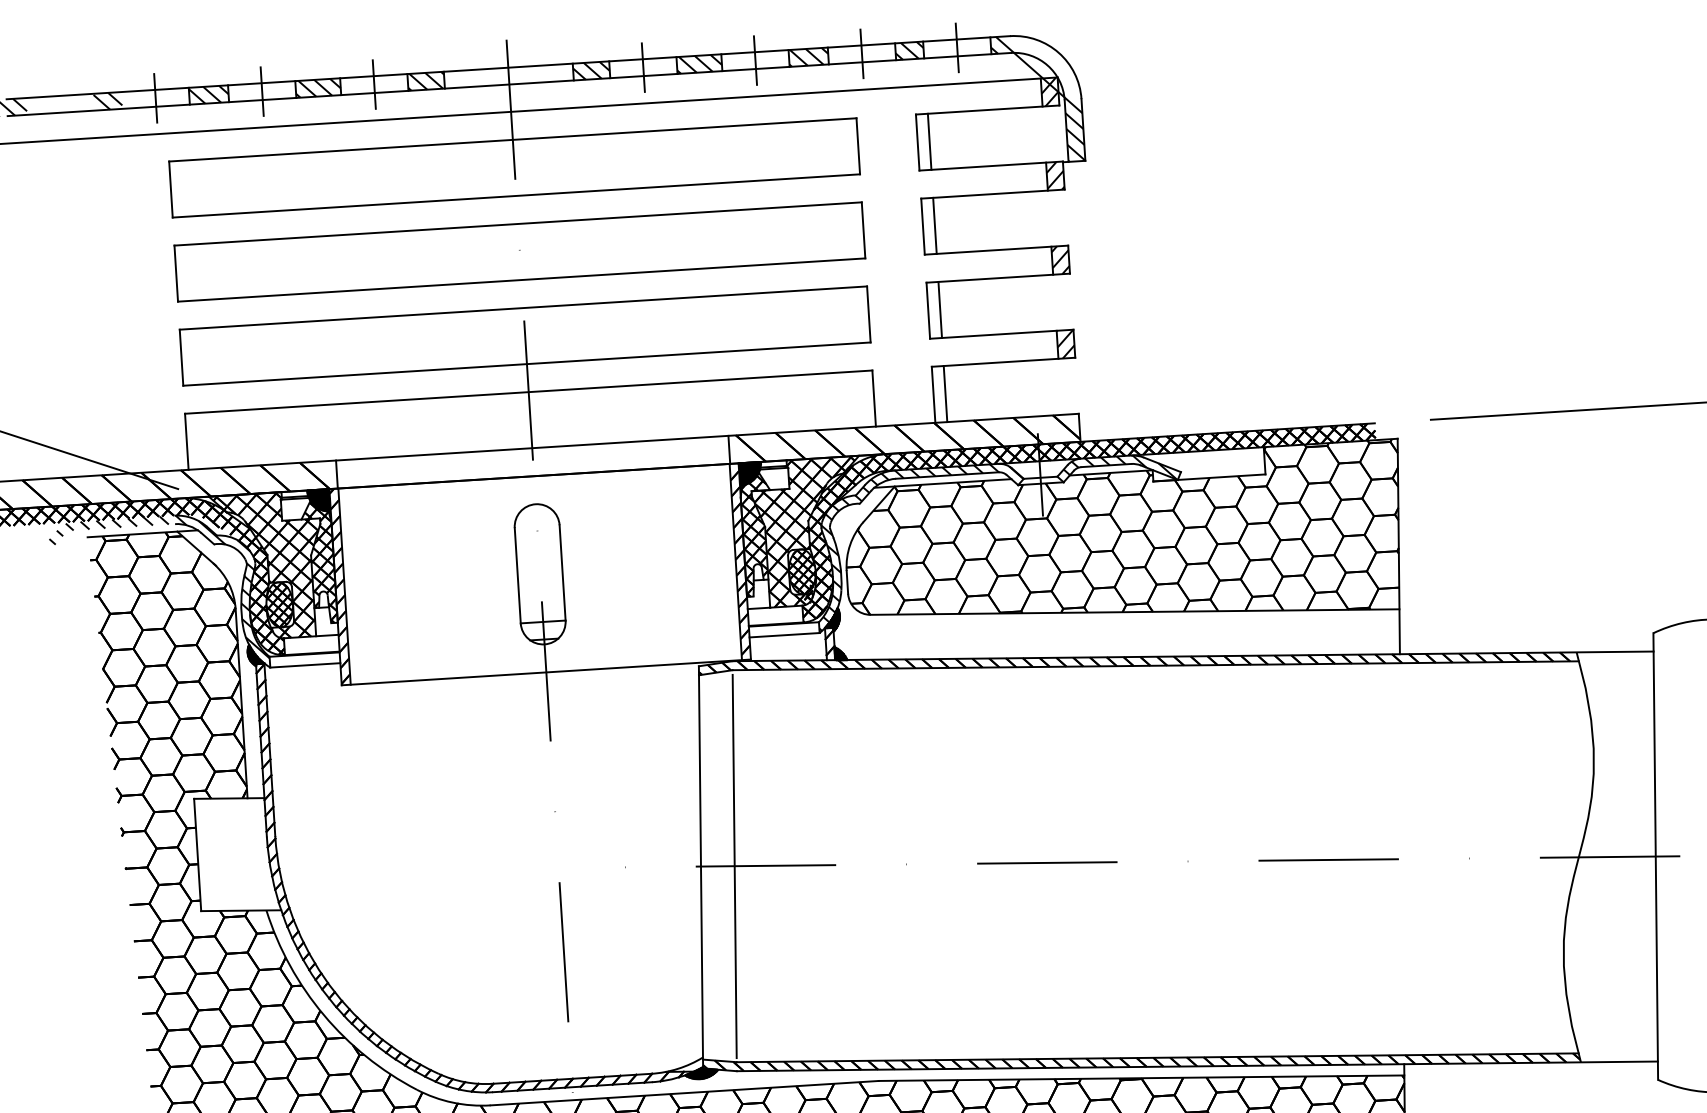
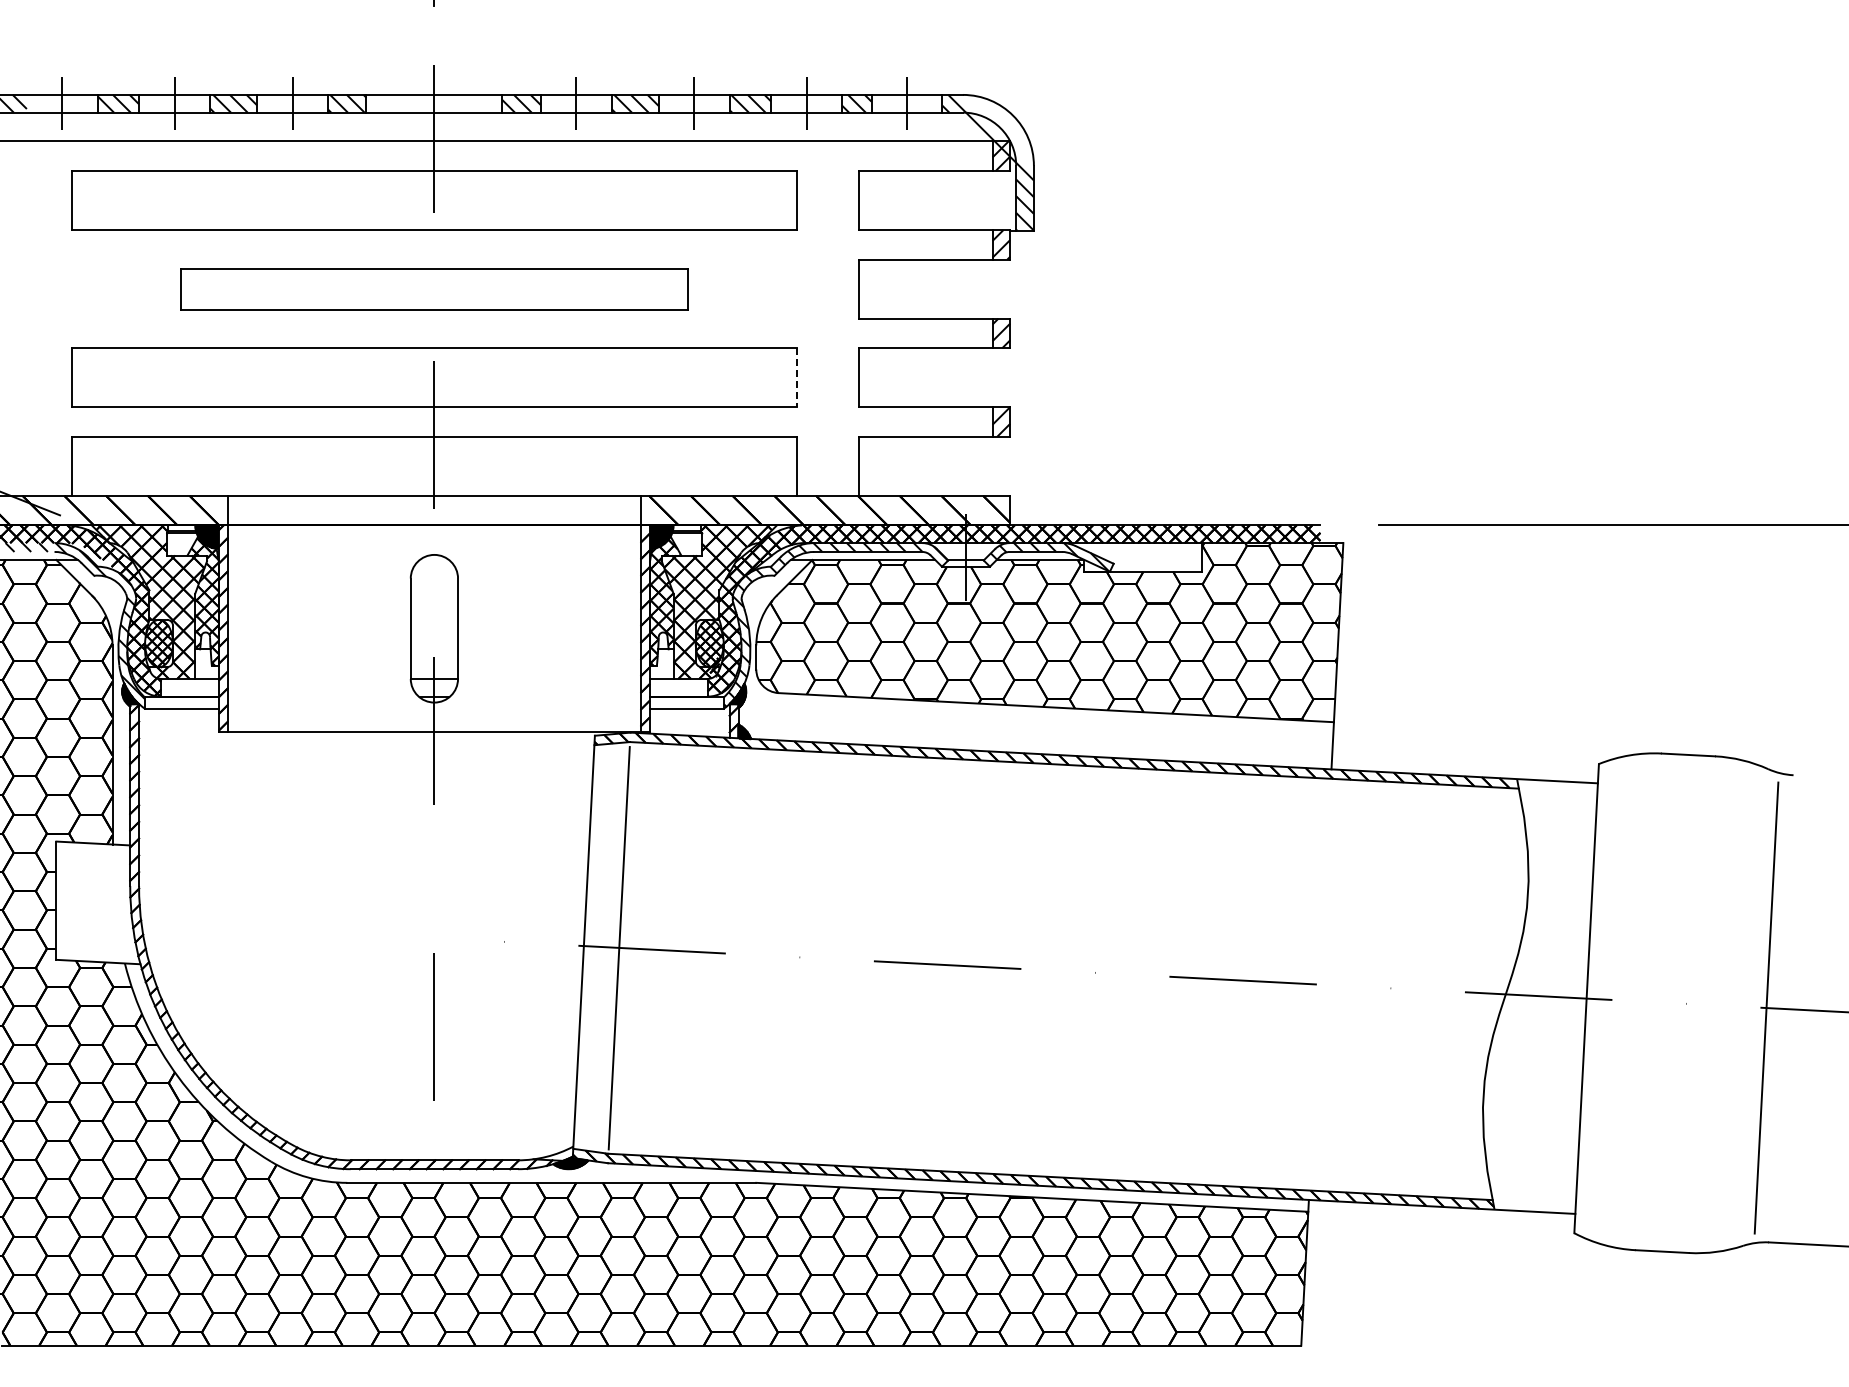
line: (929, 141) -> (871, 200), removed
line: (934, 225) -> (871, 288), removed
part: (520, 252) -> (434, 289), size x0.7
line: (939, 309) -> (871, 377), removed
line: (868, 314) -> (796, 377), solid -> dashed
line: (945, 393) -> (871, 465), removed

